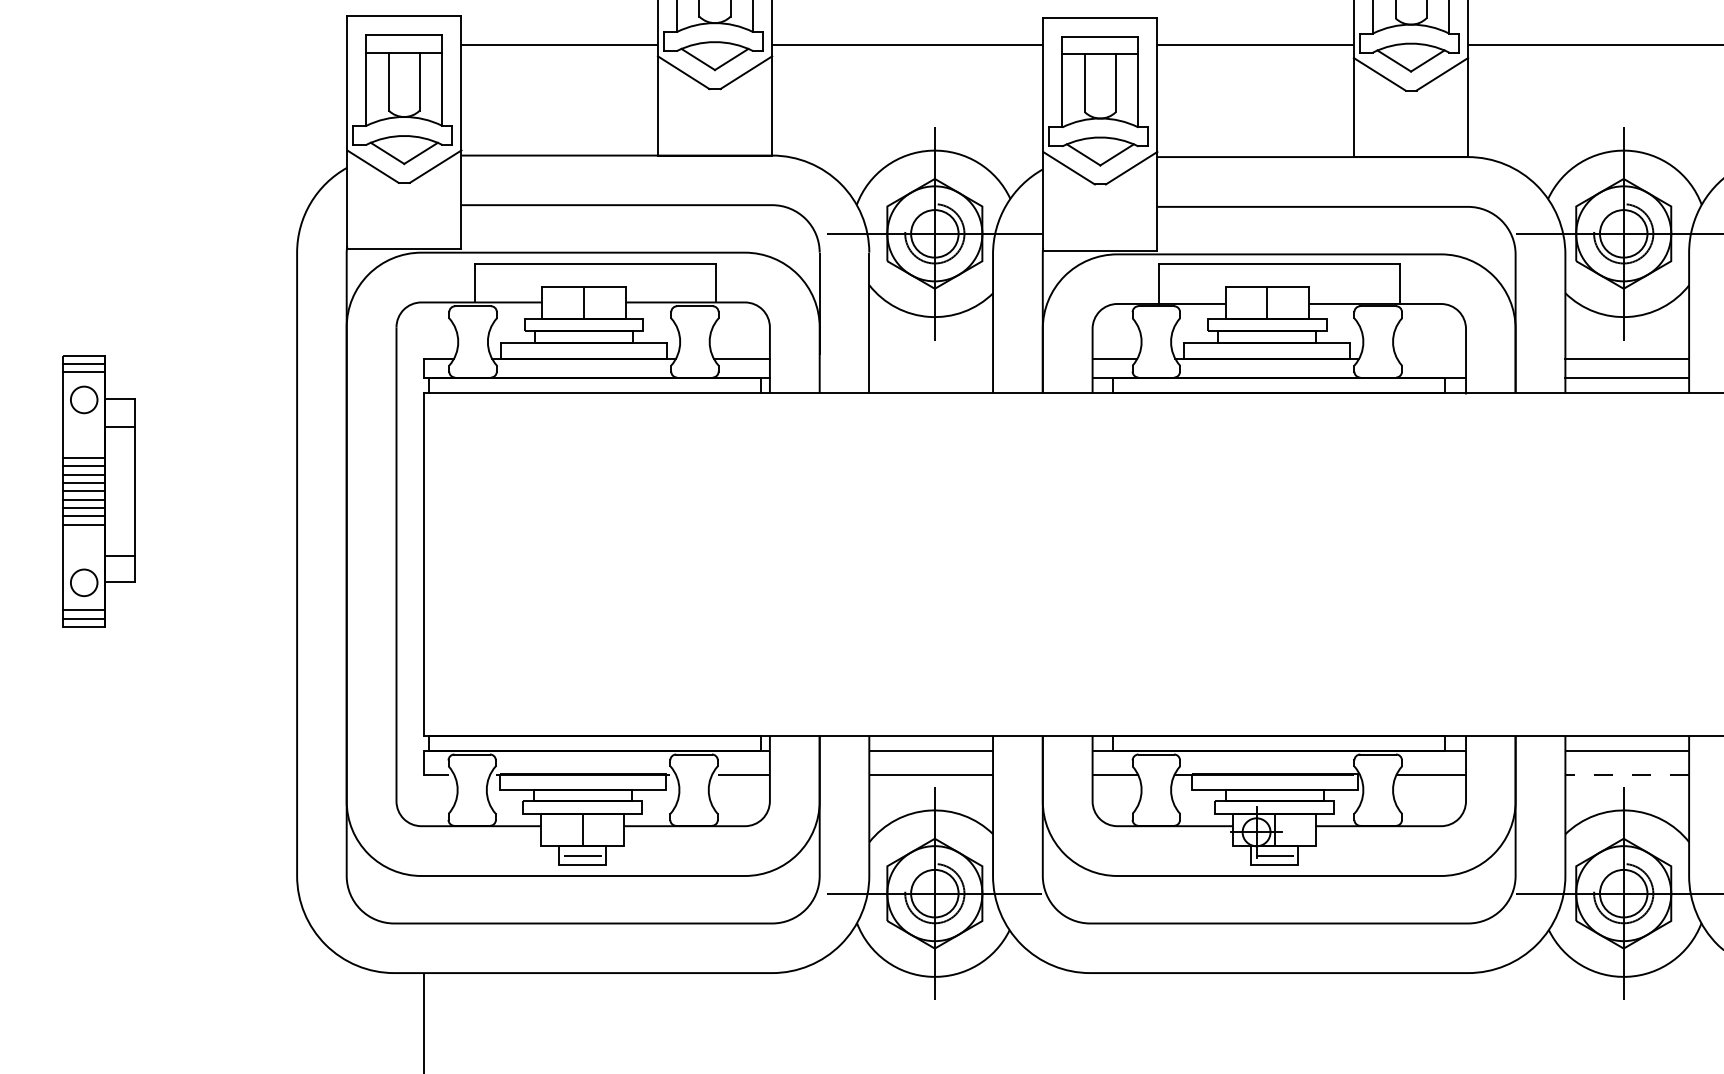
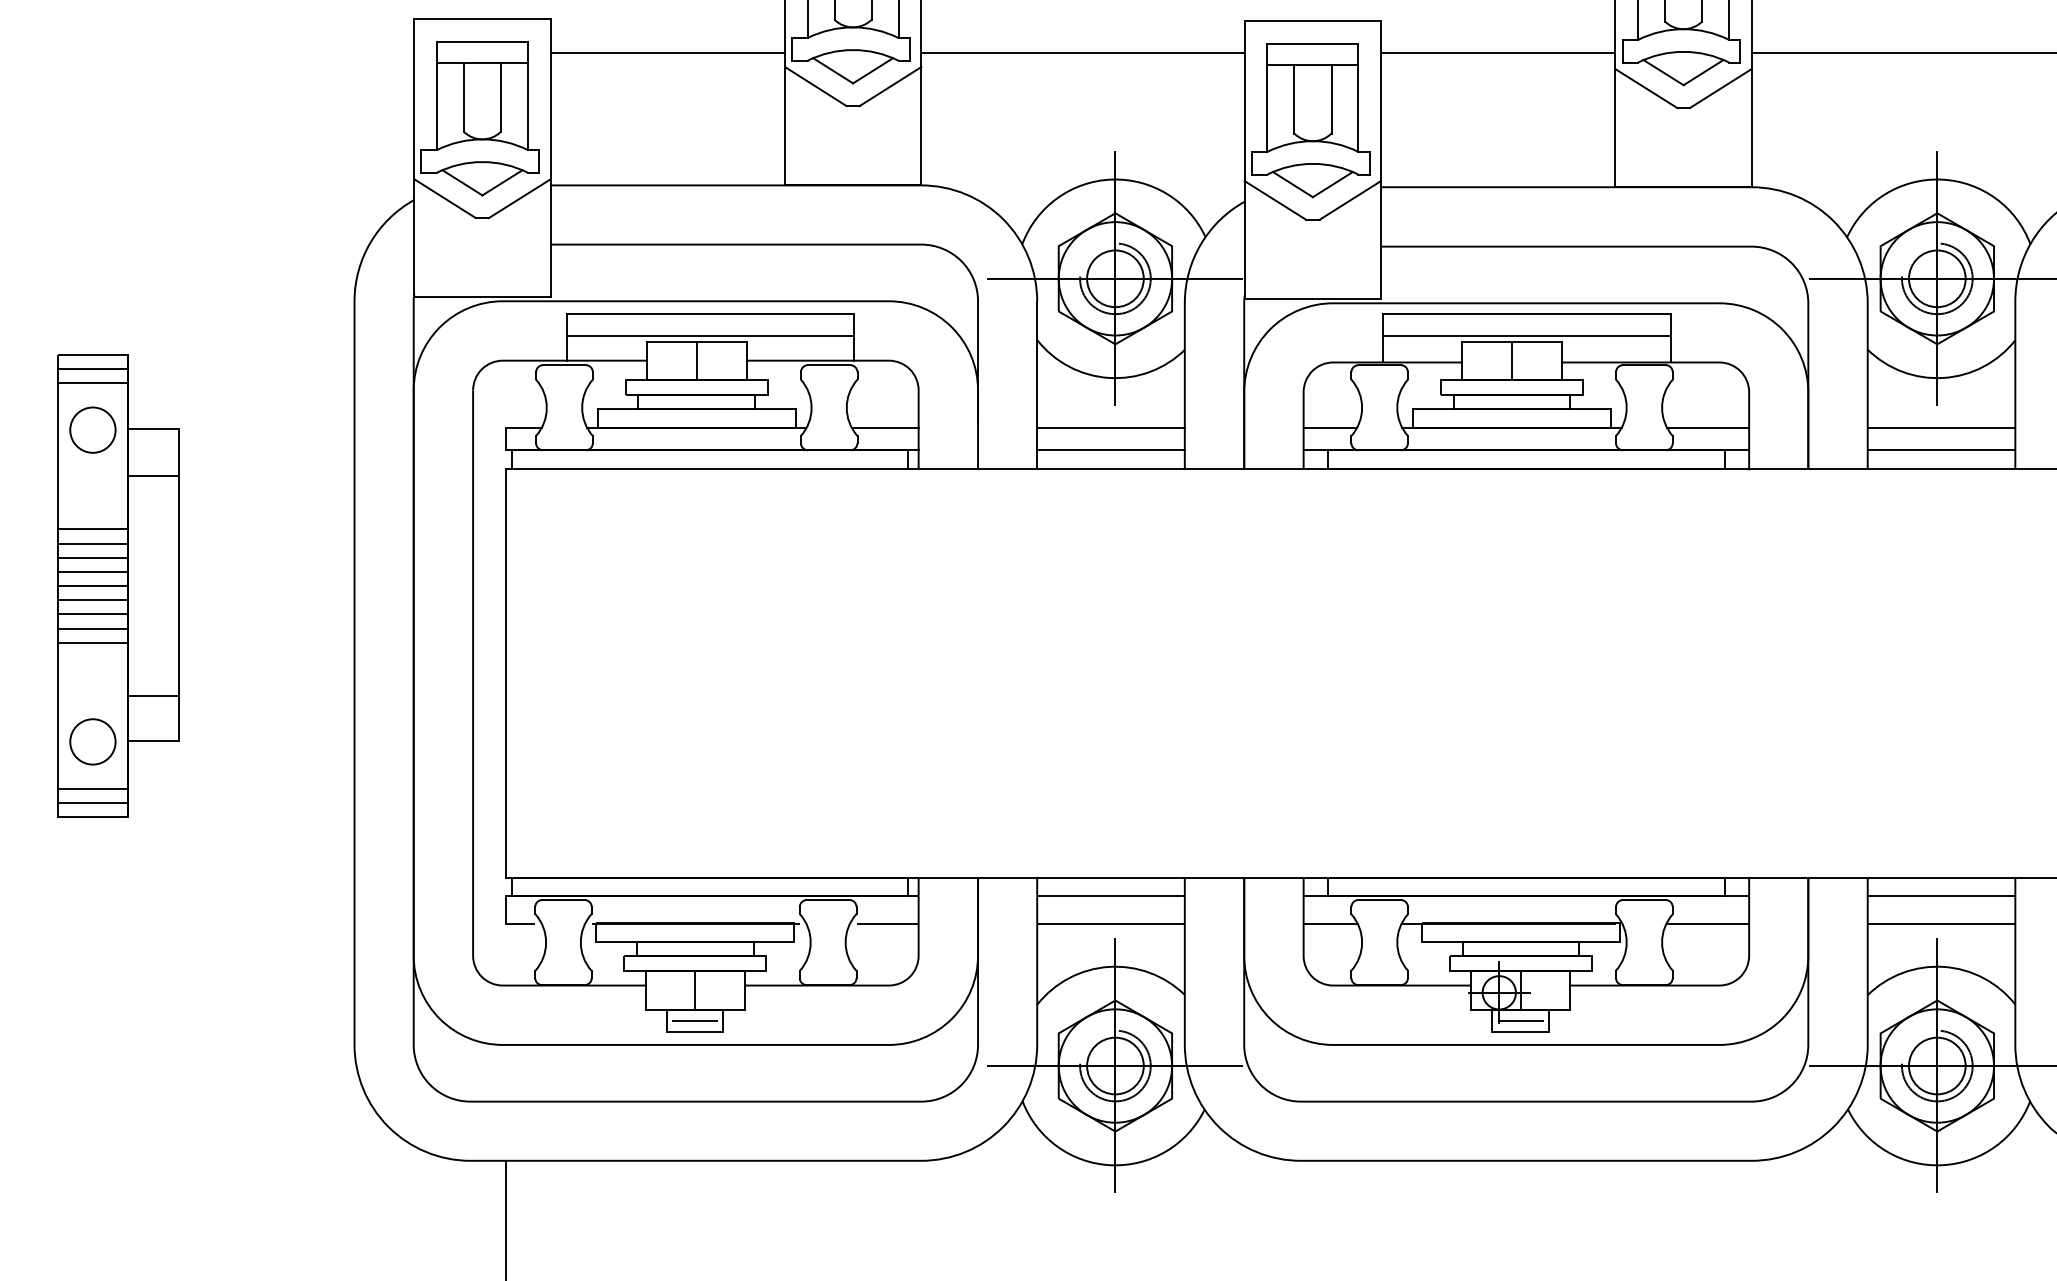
line: (595, 281) -> (710, 335), added
line: (1279, 281) -> (1526, 335), added
line: (931, 358) -> (1111, 427), added
line: (1431, 358) -> (1707, 427), added
line: (931, 377) -> (1111, 450), added
part: (98, 491) -> (117, 586), size x1.43
line: (1627, 774) -> (1941, 923), dashed -> solid

